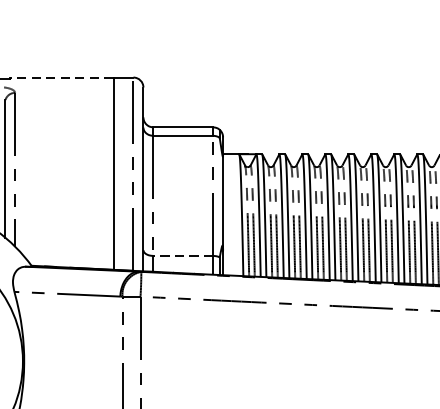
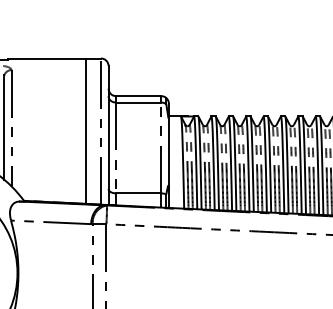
line: (61, 77) -> (46, 58), dashed -> solid
line: (182, 256) -> (138, 193), dashed -> solid

